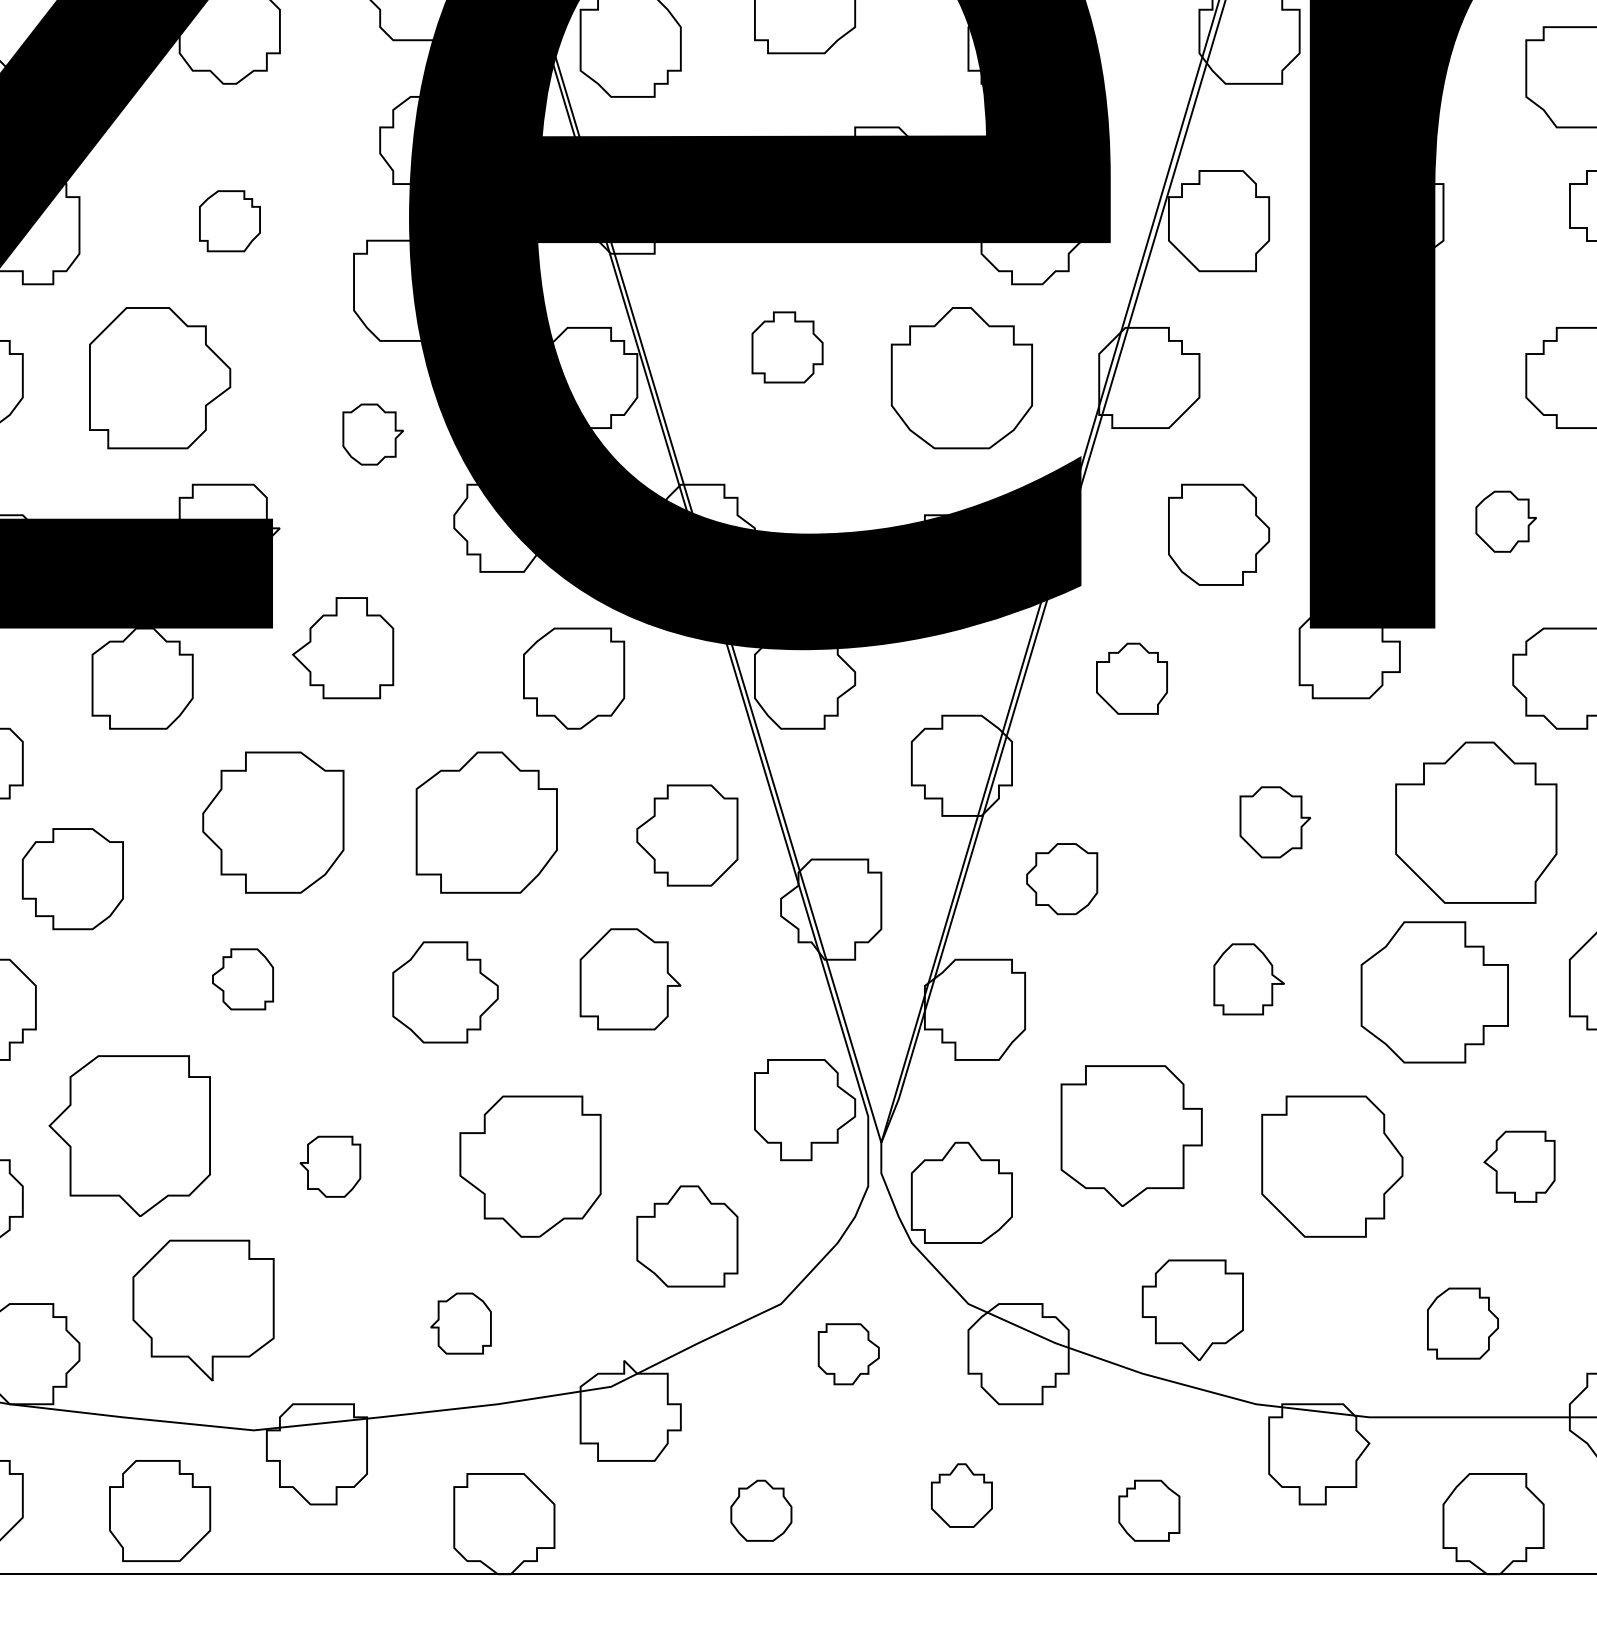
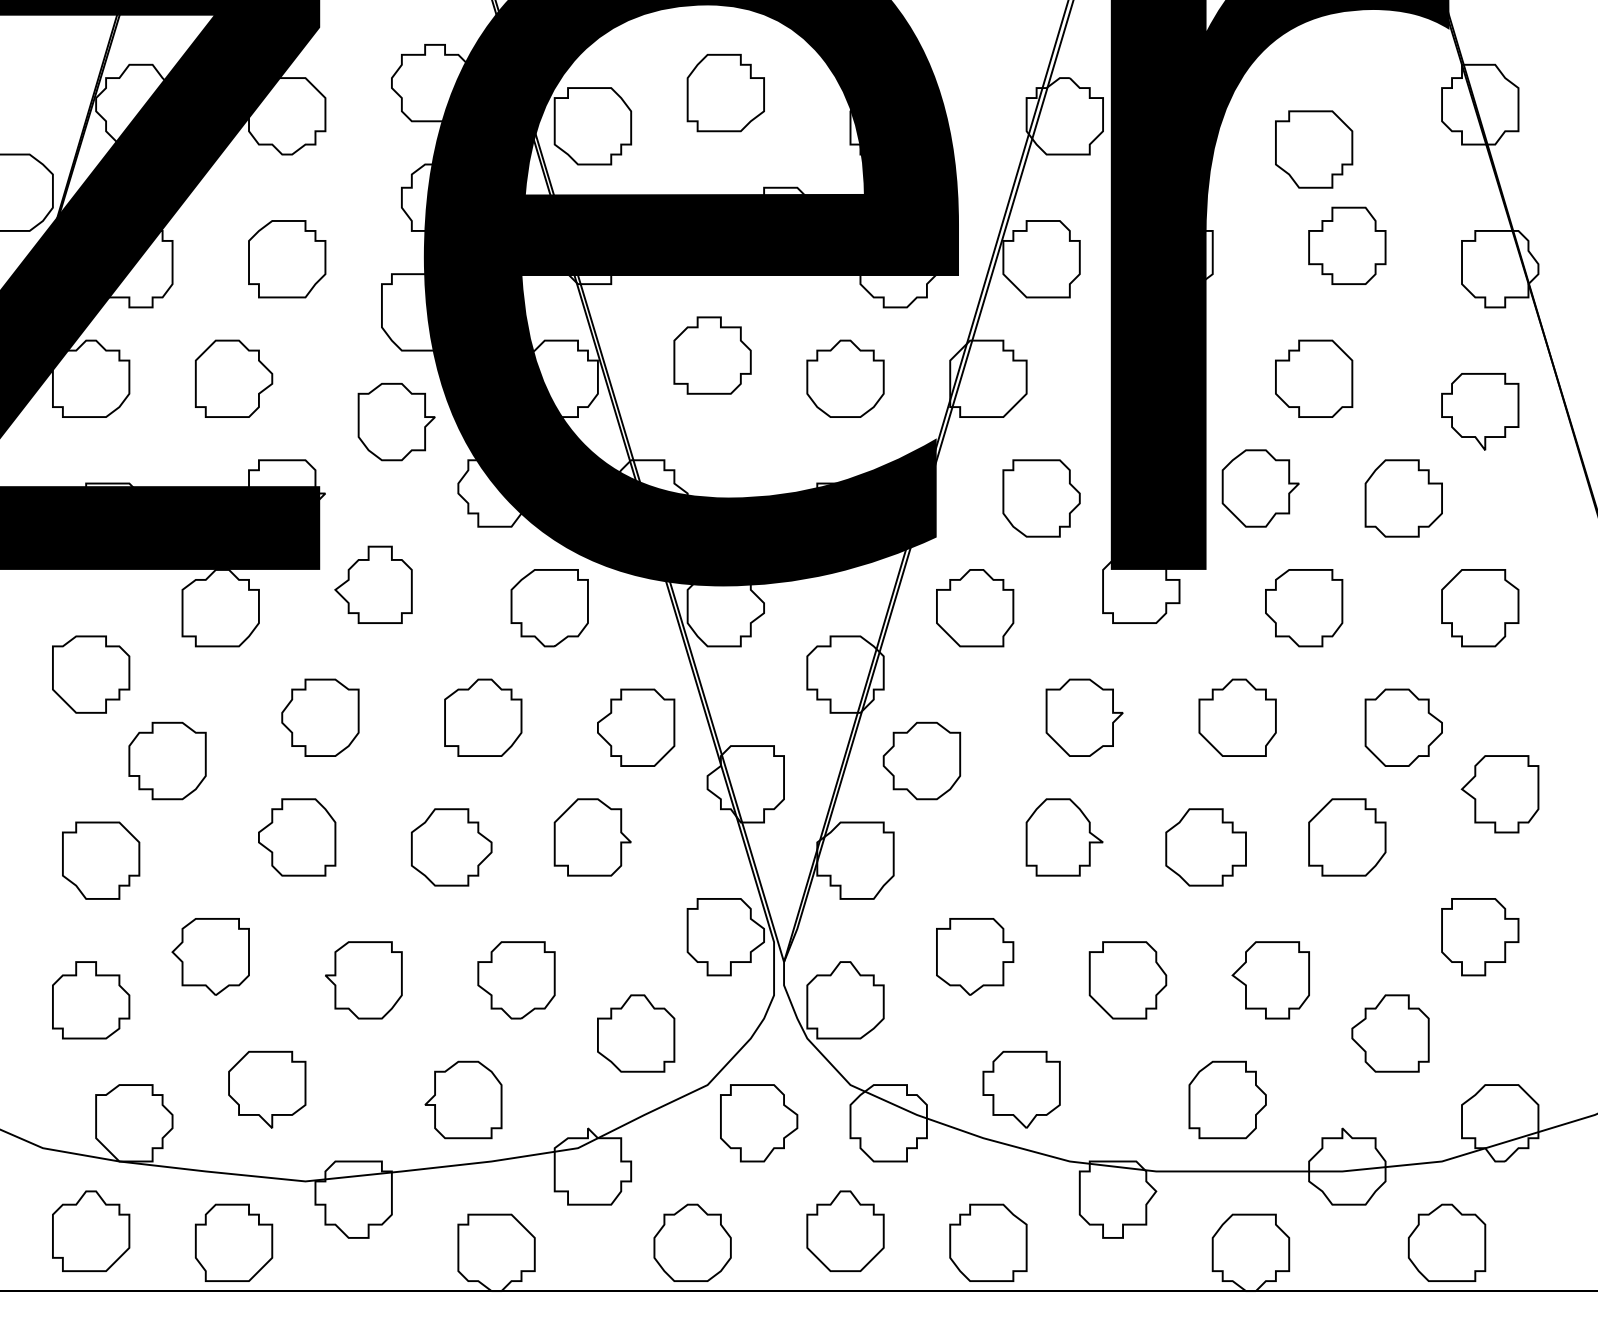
part: (230, 221) -> (287, 259), size x1.67
part: (787, 347) -> (712, 355), size x1.43
part: (159, 377) -> (233, 378), size x0.71
part: (961, 377) -> (845, 378), size x0.71
part: (373, 433) -> (396, 421), size x1.67
part: (1506, 521) -> (1260, 488), size x1.67
part: (1132, 679) -> (975, 608), size x1.43
part: (273, 822) -> (320, 717), size x0.71
part: (487, 822) -> (483, 717), size x0.71
part: (1275, 822) -> (1084, 717), size x1.43
part: (1475, 822) -> (1237, 717), size x0.62
part: (1061, 878) -> (921, 760), size x1.43
part: (243, 979) -> (297, 837), size x1.67
part: (1249, 979) -> (1064, 837), size x1.43
part: (1433, 992) -> (1205, 847), size x0.71
part: (129, 1135) -> (210, 956), size x0.62
part: (1132, 1135) -> (975, 956), size x0.71
part: (329, 1166) -> (363, 980), size x1.67
part: (530, 1166) -> (516, 980), size x0.71
part: (1331, 1166) -> (1127, 980), size x0.71
part: (1519, 1166) -> (1270, 980), size x1.43
part: (203, 1309) -> (267, 1089), size x0.71
part: (460, 1322) -> (463, 1099), size x1.67
part: (1462, 1322) -> (1227, 1099), size x1.43
part: (849, 1354) -> (759, 1123), size x1.67
part: (961, 1494) -> (845, 1230), size x1.67
part: (761, 1510) -> (692, 1242), size x1.67
part: (1149, 1510) -> (988, 1242), size x1.67

